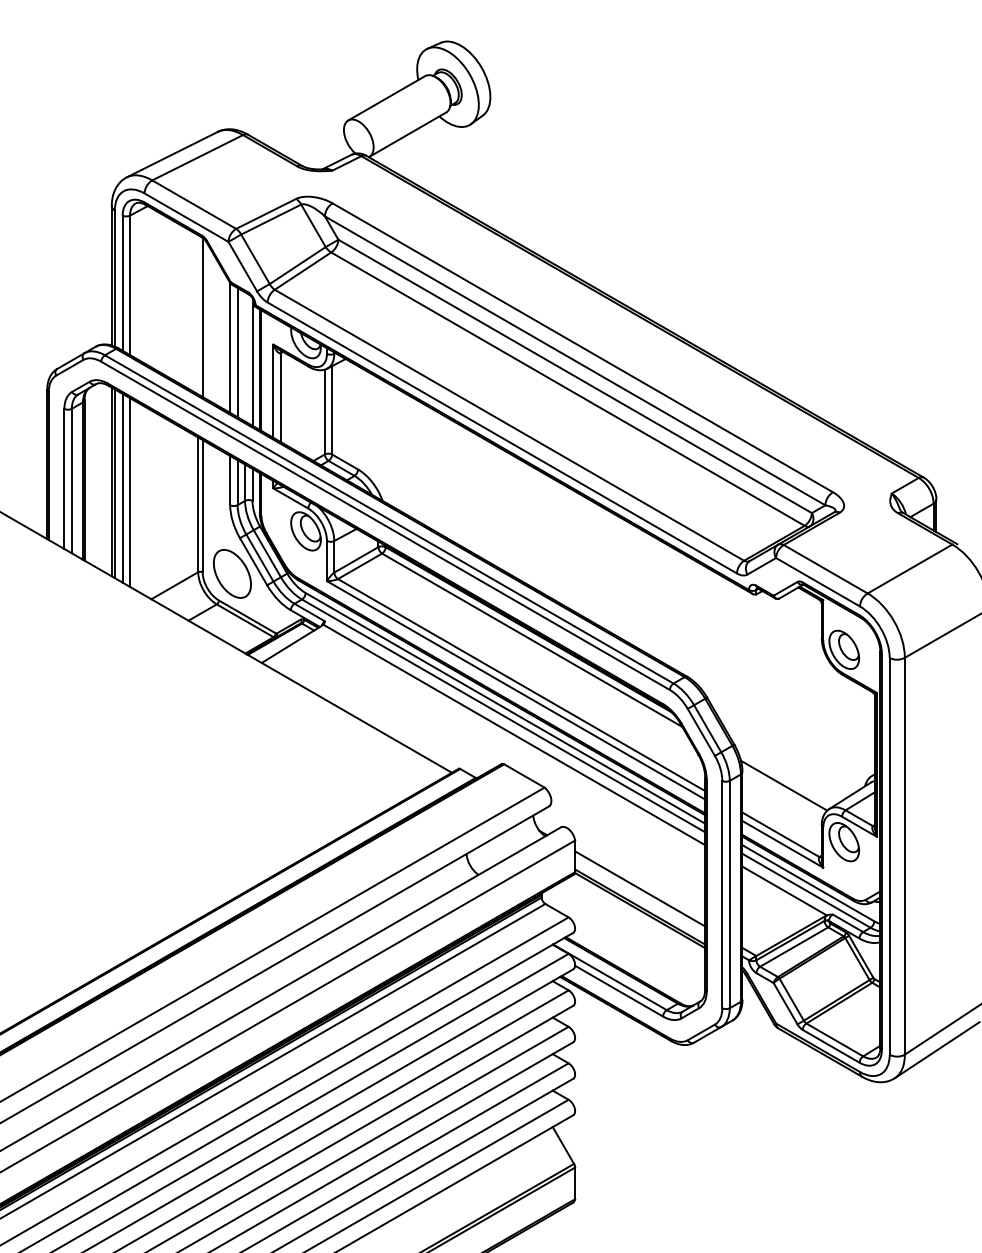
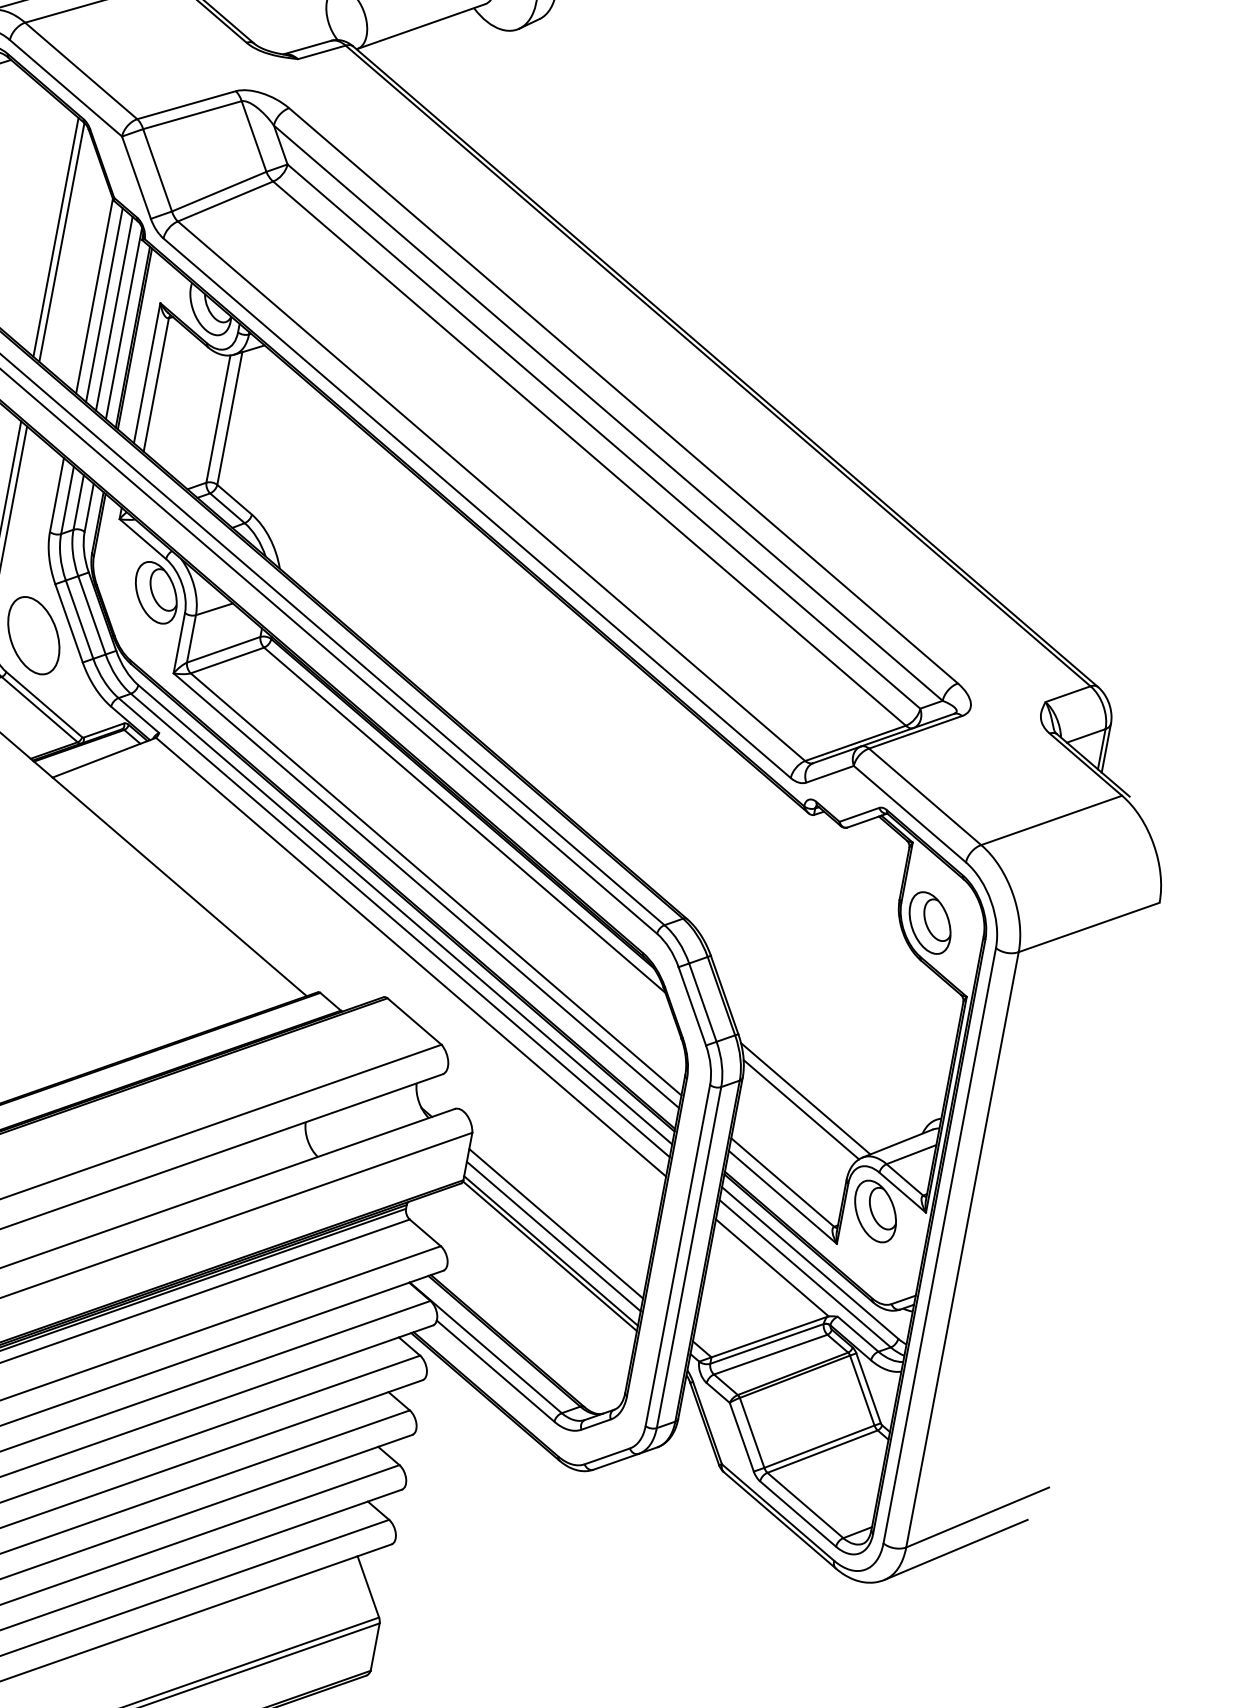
line: (198, 314) -> (56, 236), added
line: (245, 356) -> (115, 313), added
line: (785, 778) -> (805, 1099), added
line: (640, 896) -> (554, 1235), added

